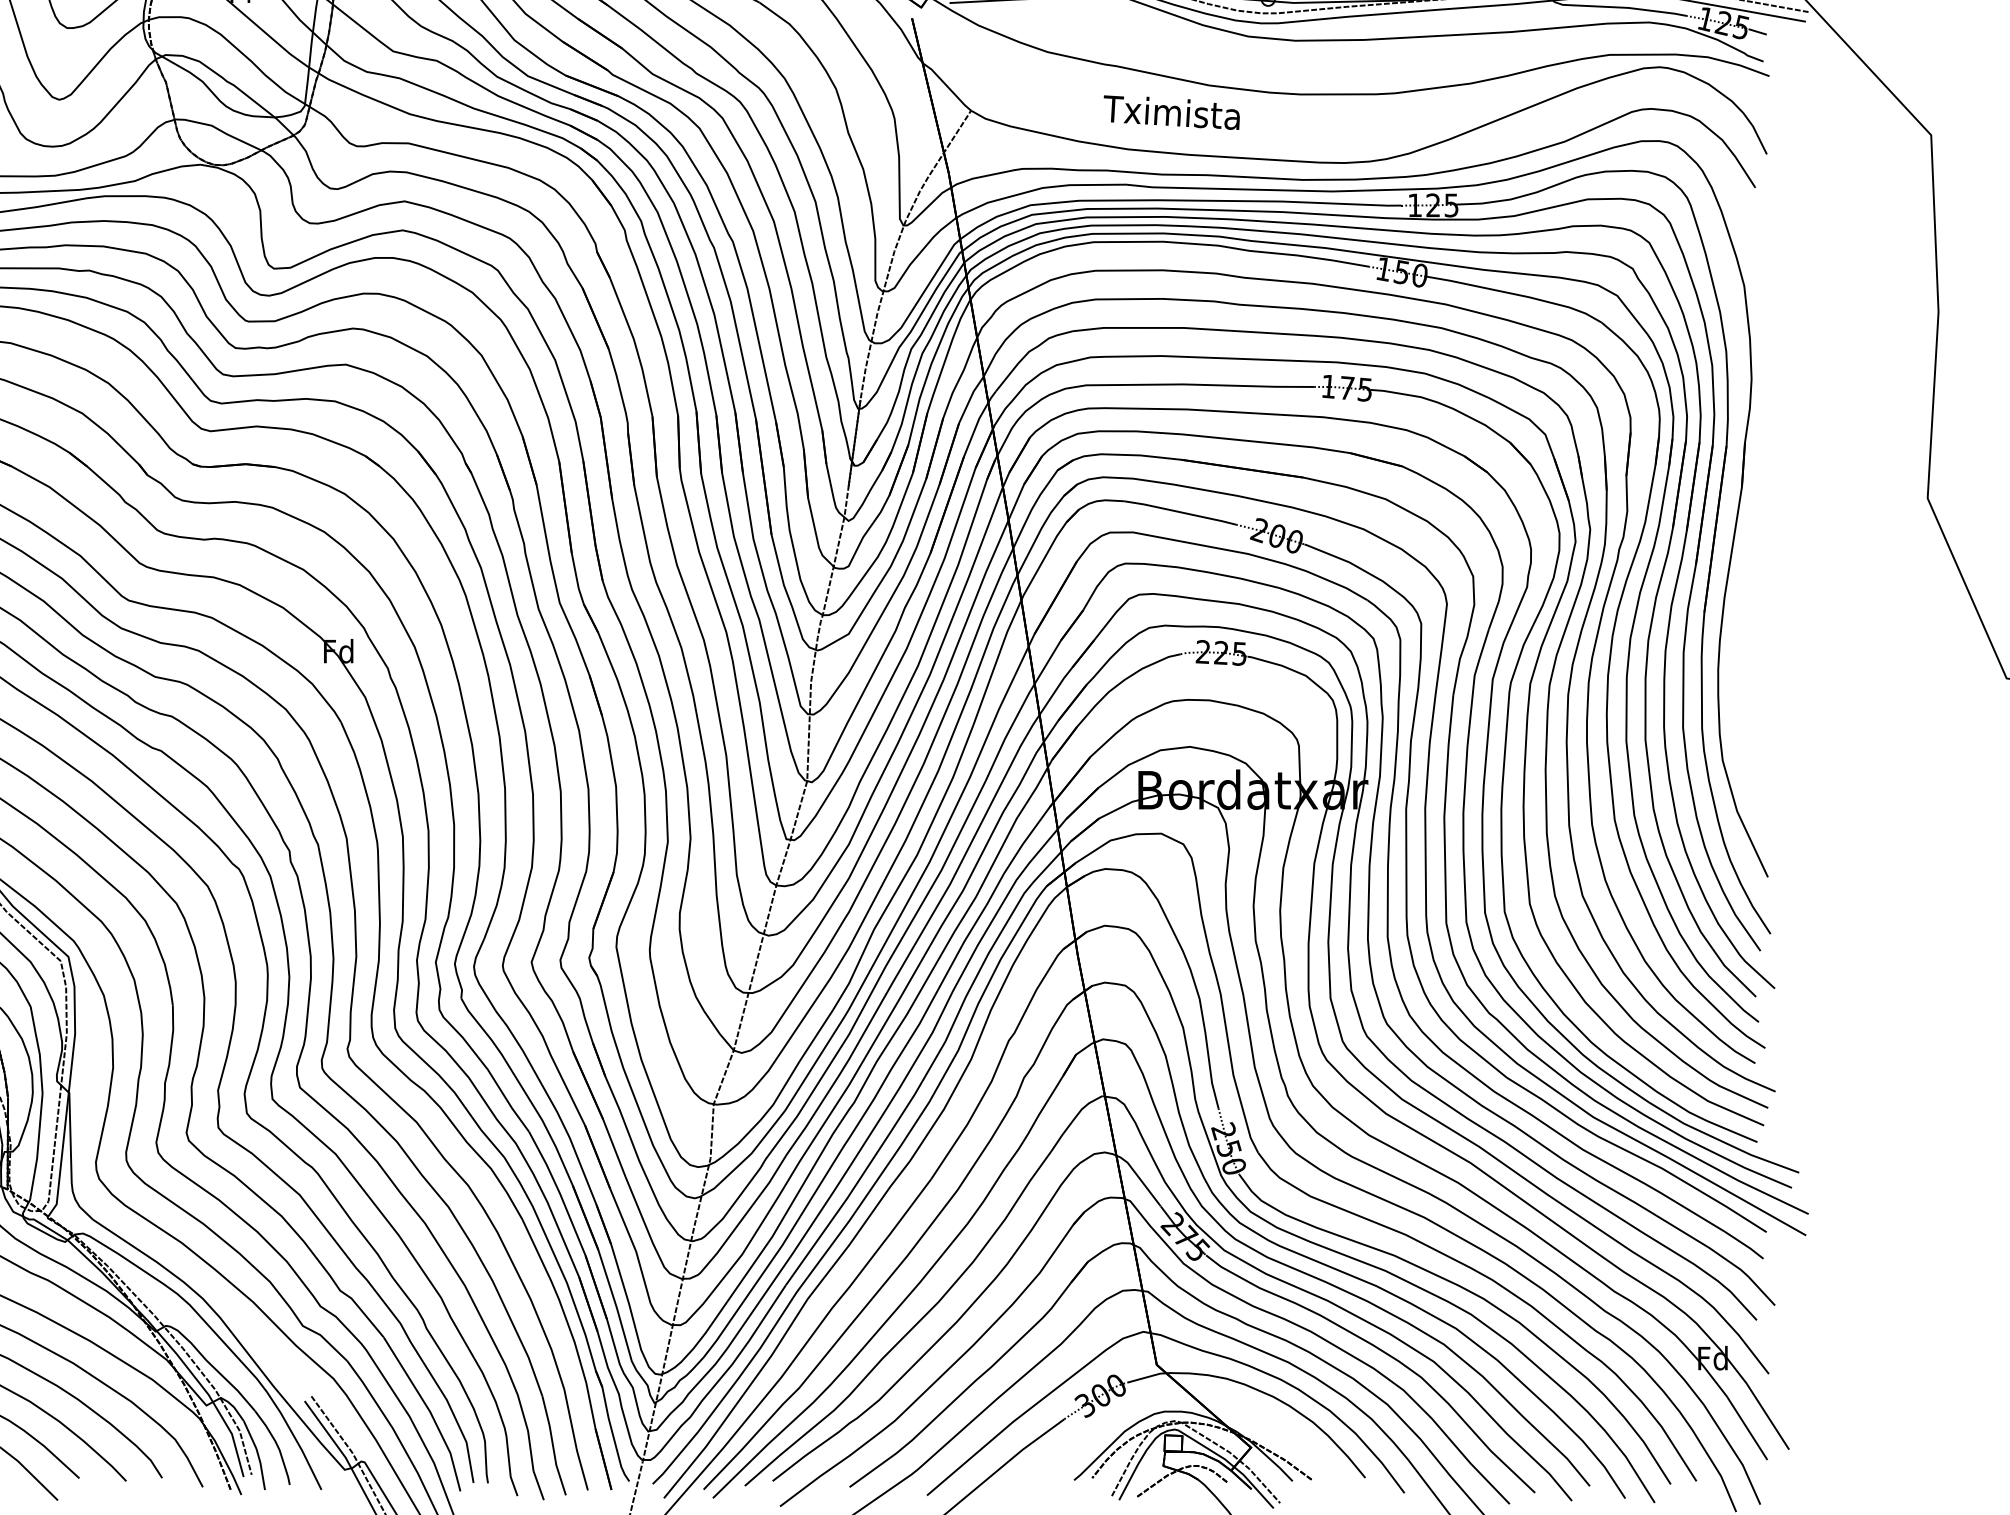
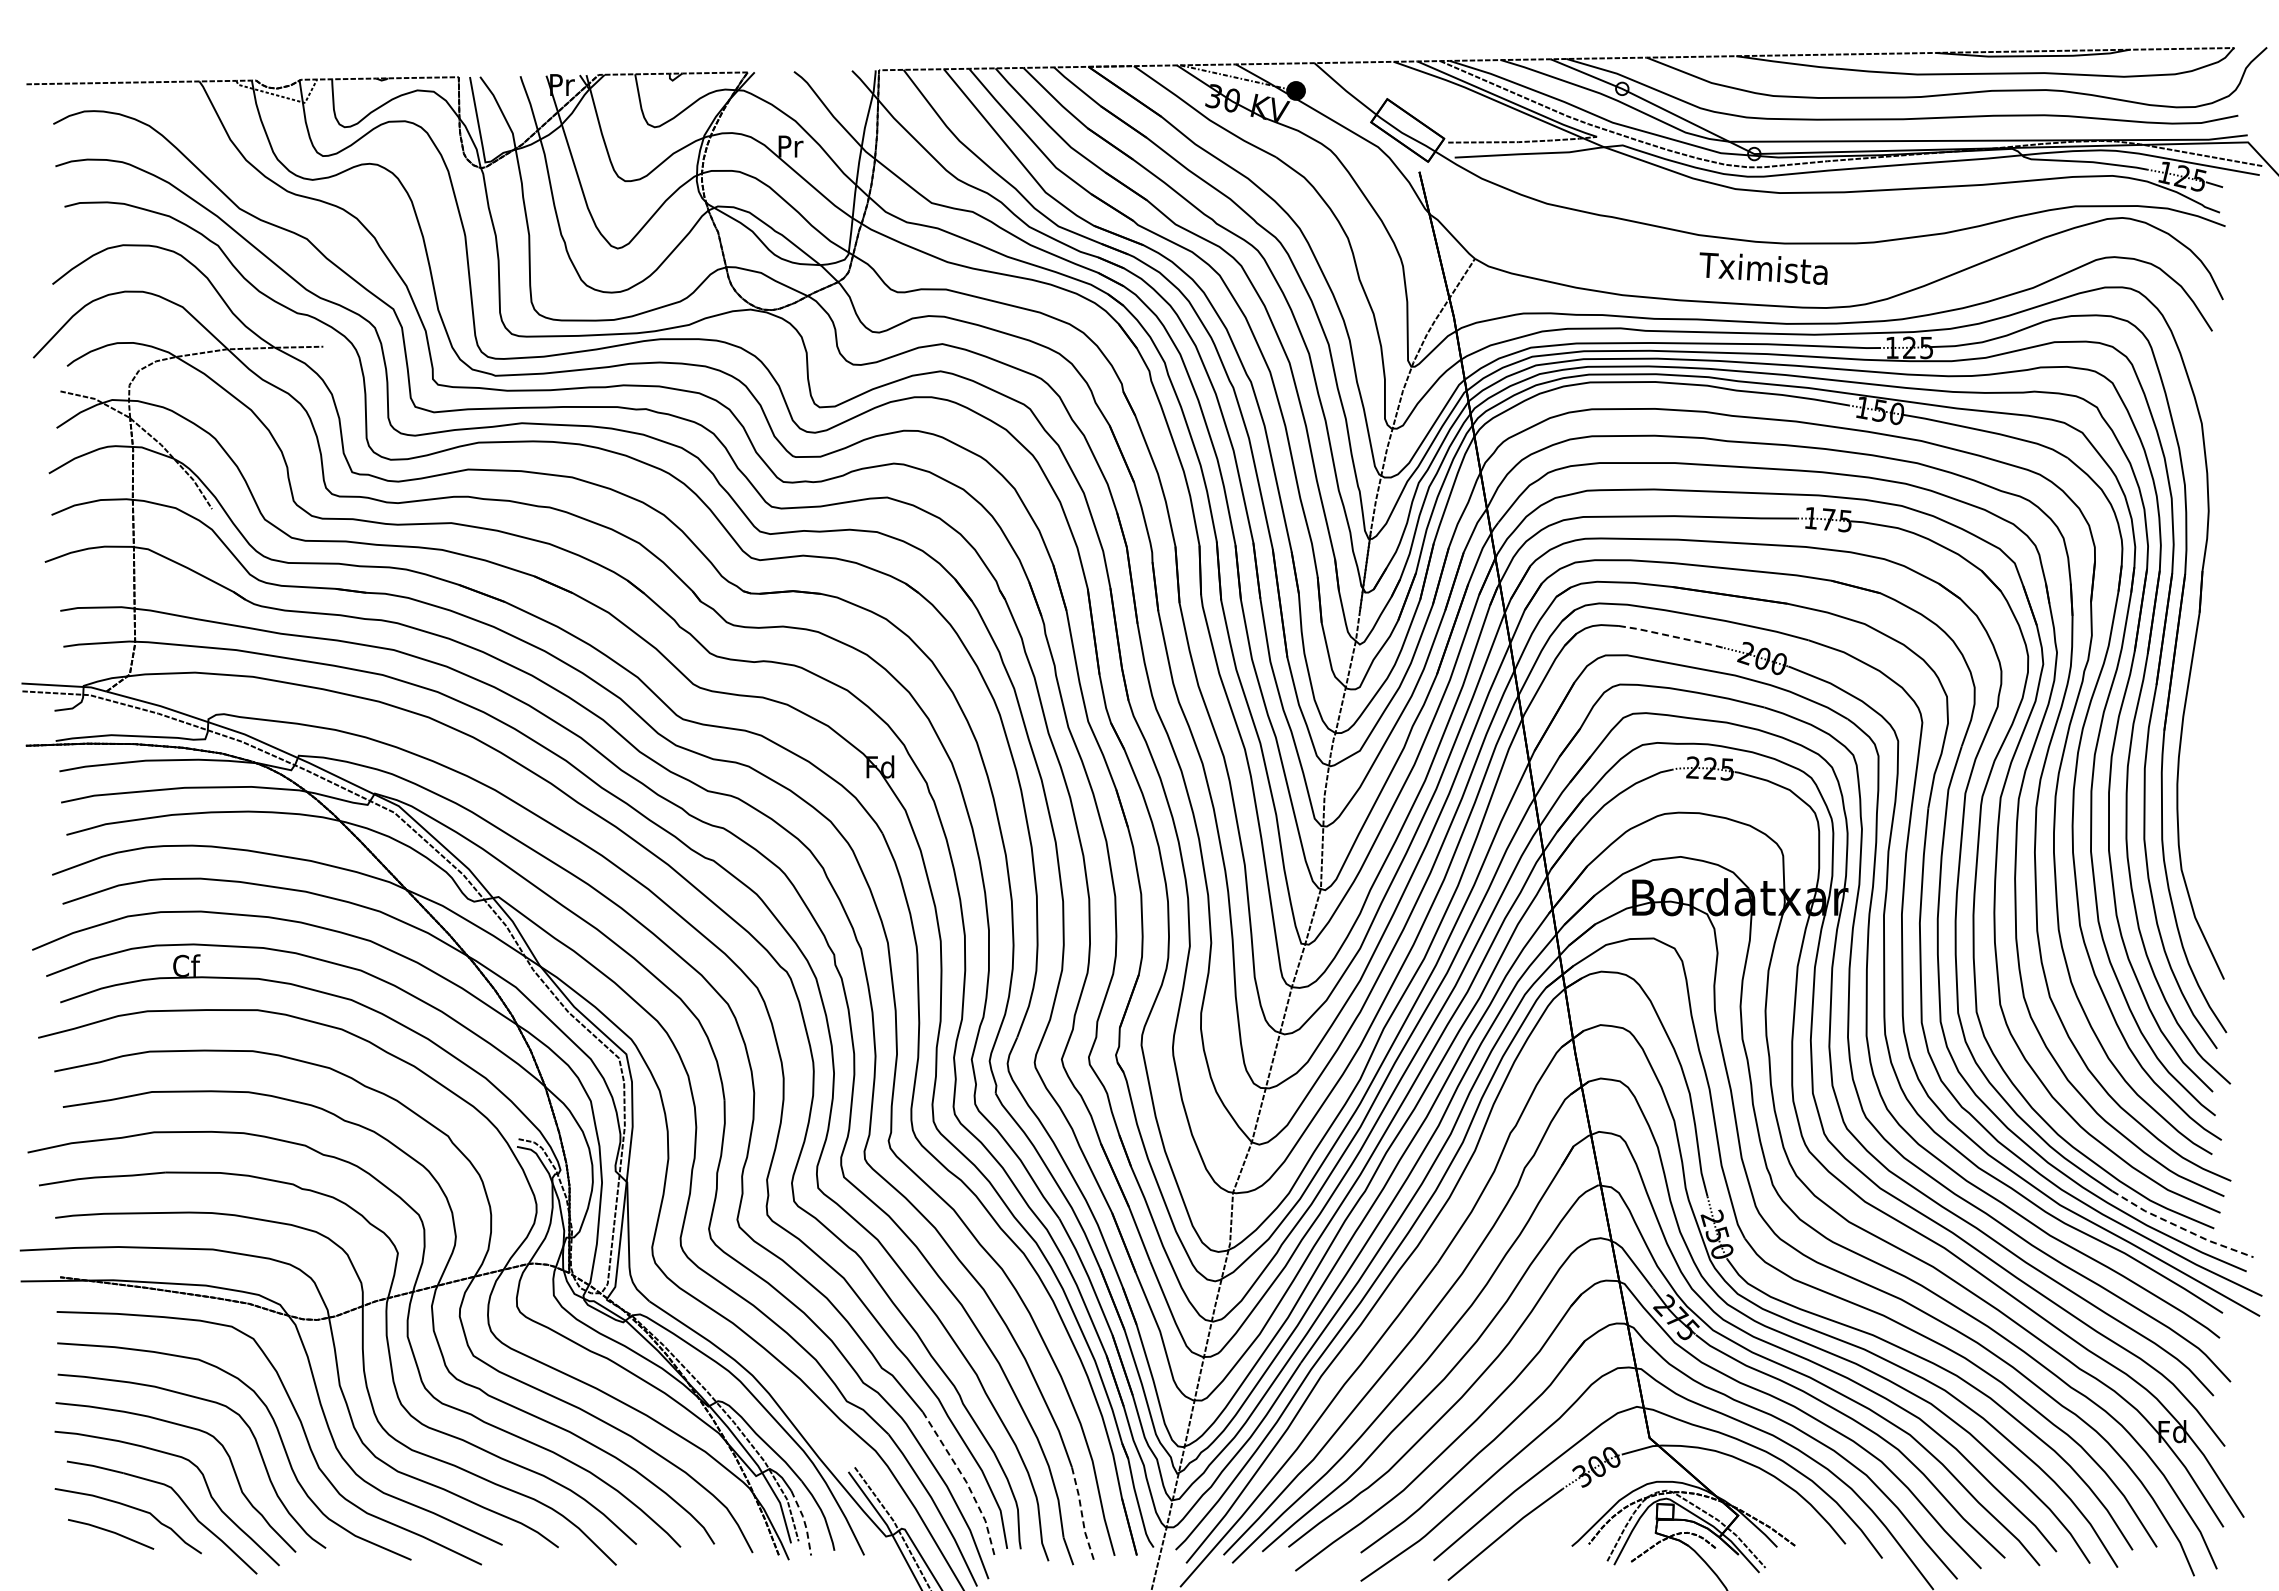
text: (1171, 112) -> (1763, 268), moved
line: (1180, 512) -> (1671, 636), solid -> dashed
line: (1722, 1141) -> (2181, 1227), solid -> dashed
line: (430, 1411) -> (966, 1481), solid -> dashed
line: (553, 1446) -> (1082, 1514), solid -> dashed
line: (257, 1454) -> (804, 1522), solid -> dashed

